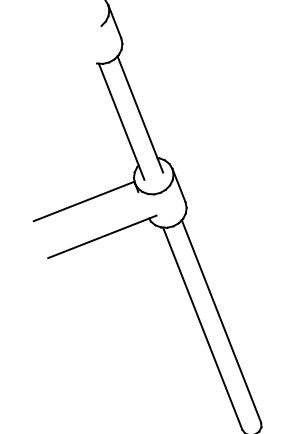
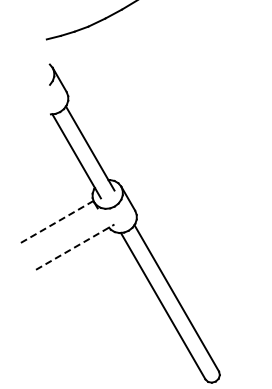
line: (83, 201) -> (56, 222), solid -> dashed
line: (102, 236) -> (75, 246), solid -> dashed

